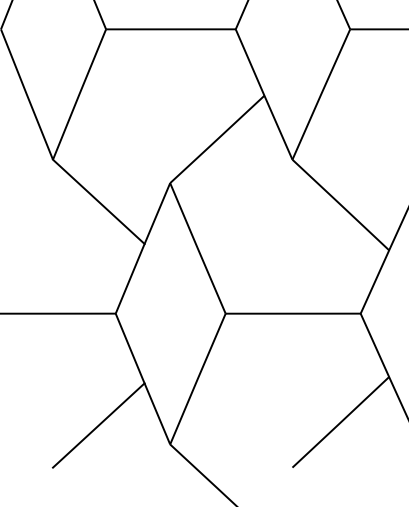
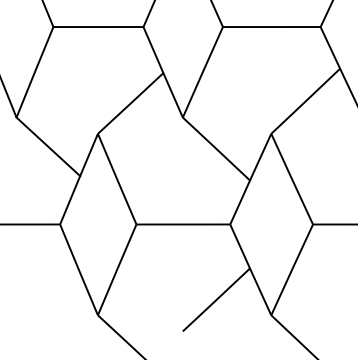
line: (98, 424) -> (48, 301), removed

